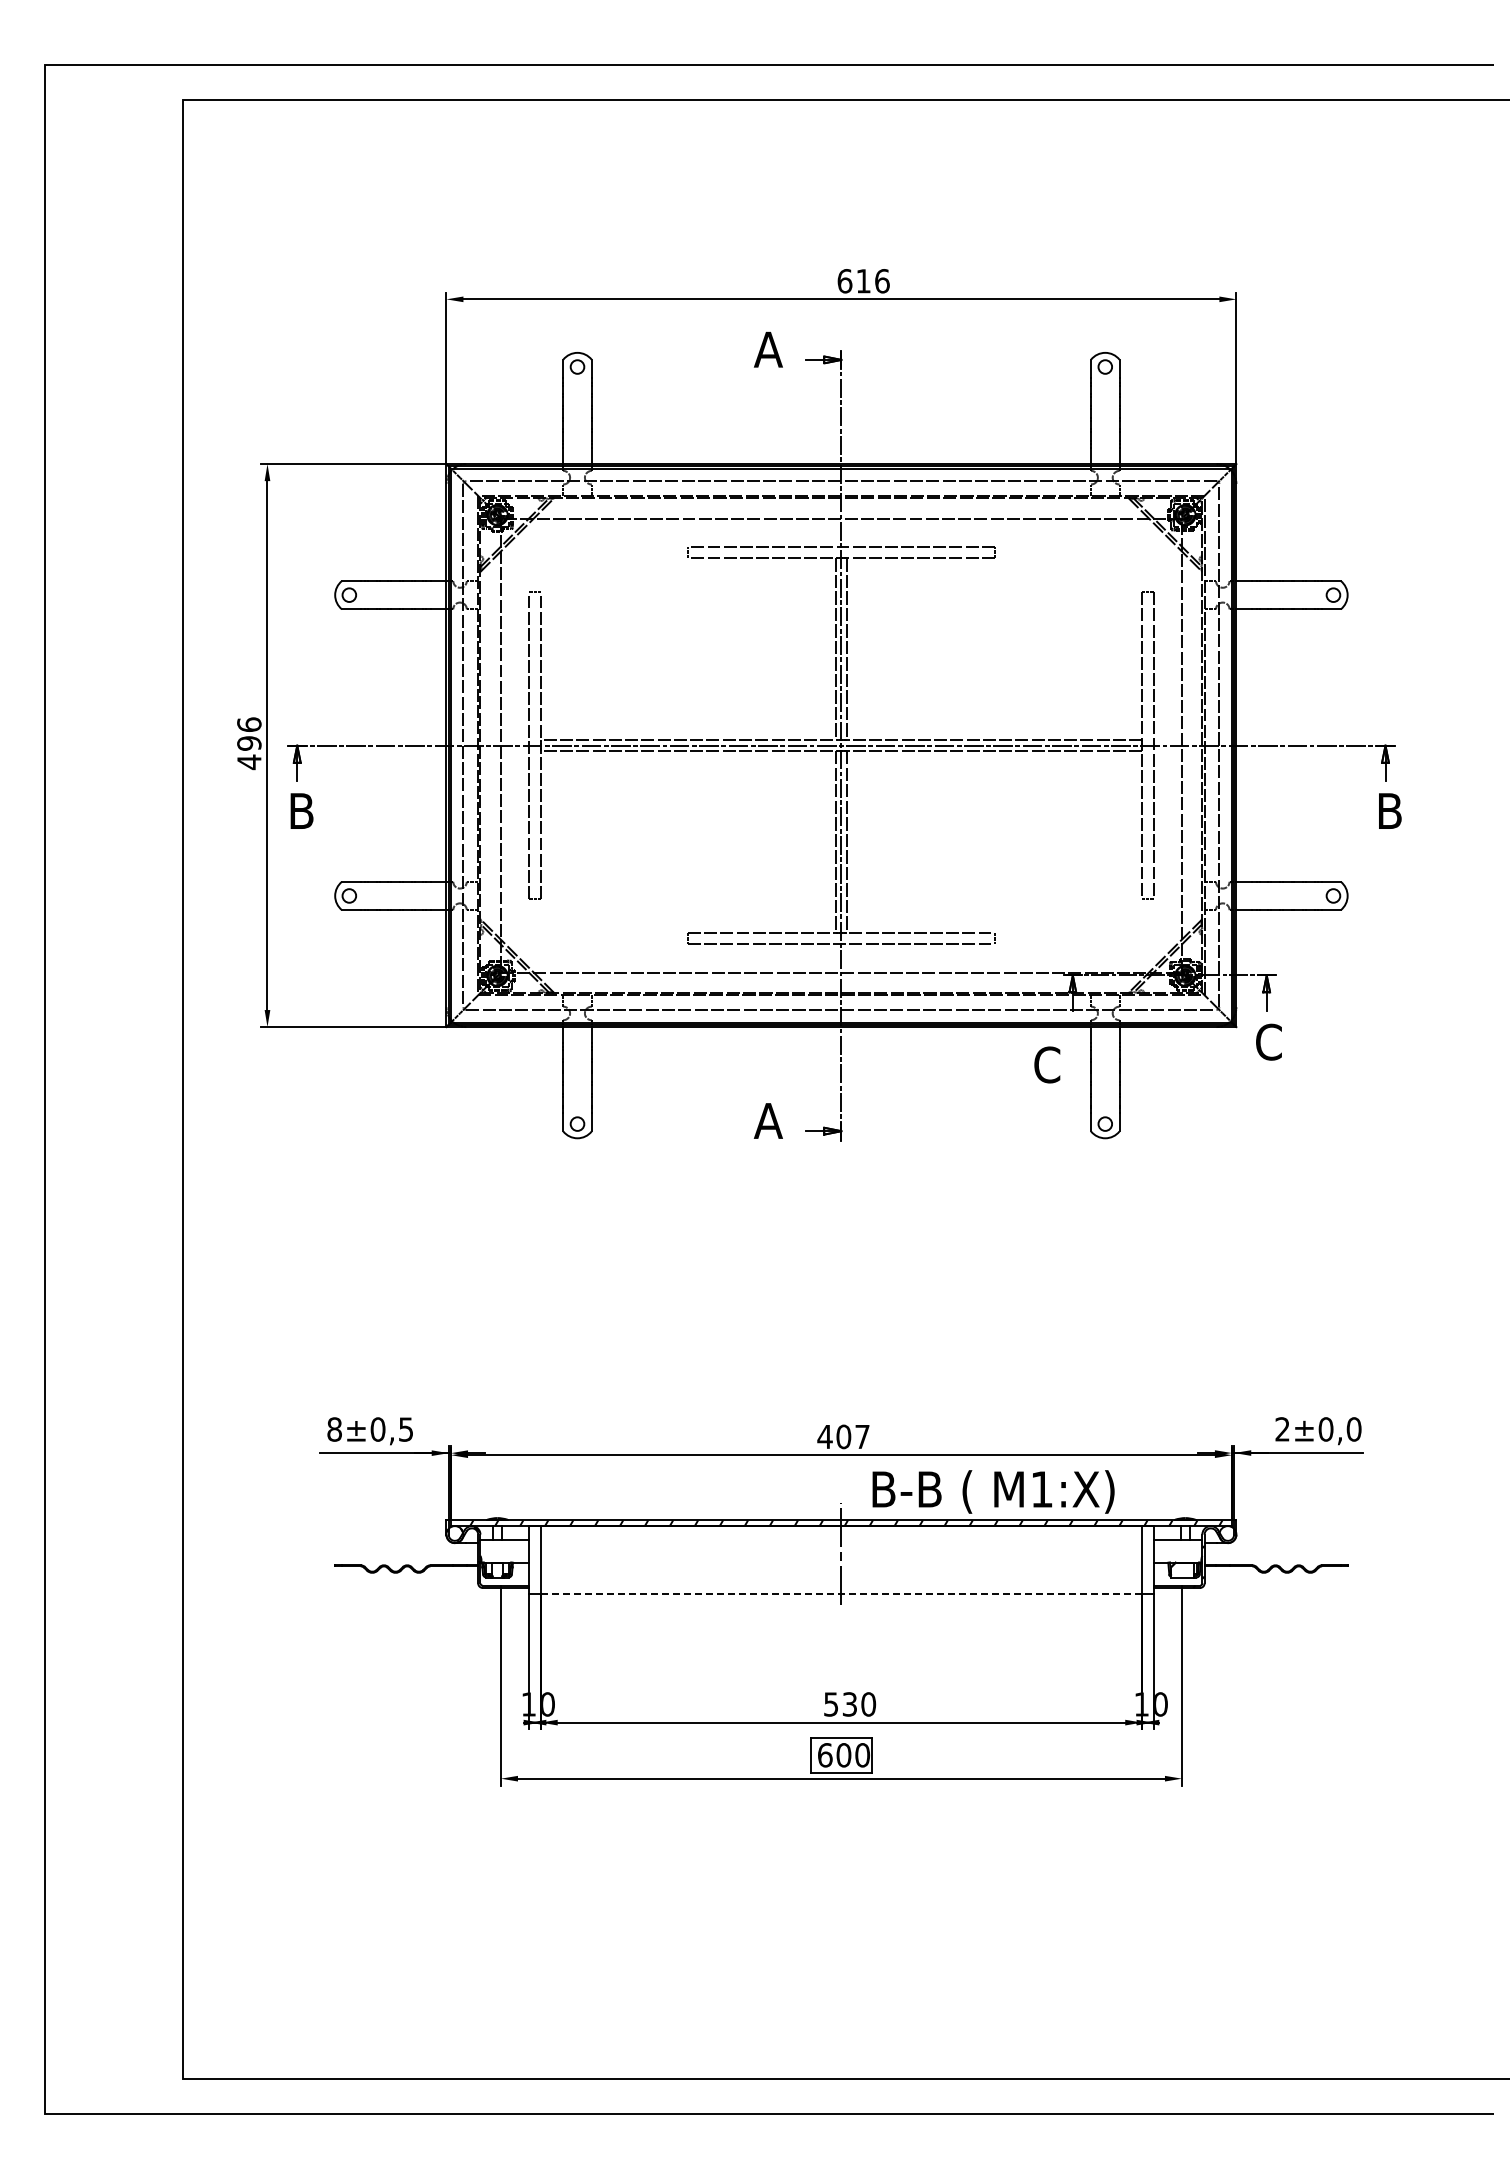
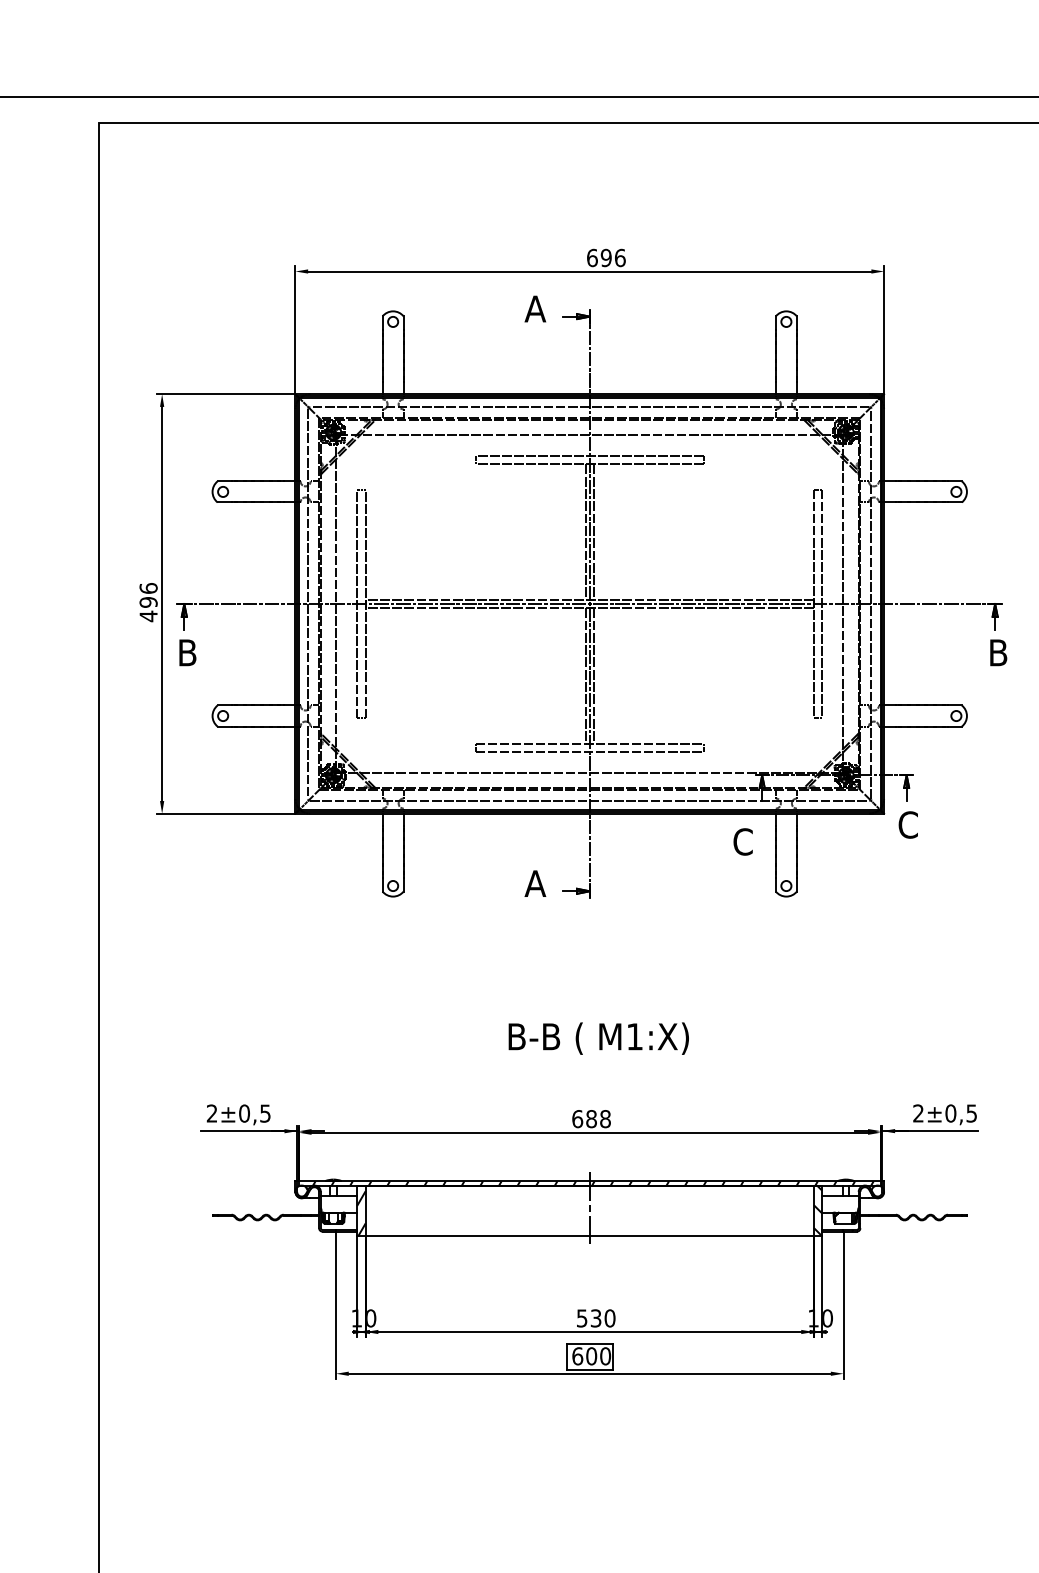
text: (863, 281) -> (606, 258), 616 -> 696
text: (334, 1429) -> (212, 1113), 8 -> 2
text: (1353, 1429) -> (971, 1113), ±0,0 -> ±0,5
text: (843, 1436) -> (591, 1118), 407 -> 688
text: (993, 1491) -> (598, 1038), moved
hatch: (1147, 1560) -> (817, 1211), added
hatch: (534, 1563) -> (361, 1213), added
line: (841, 1594) -> (589, 1236), dashed -> solid

